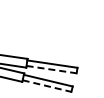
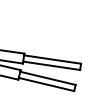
line: (52, 69) -> (52, 65), dashed -> solid
line: (47, 86) -> (47, 84), dashed -> solid

